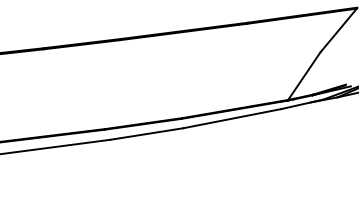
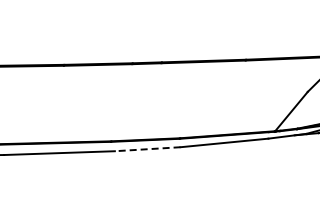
line: (146, 134) -> (147, 149), solid -> dashed

